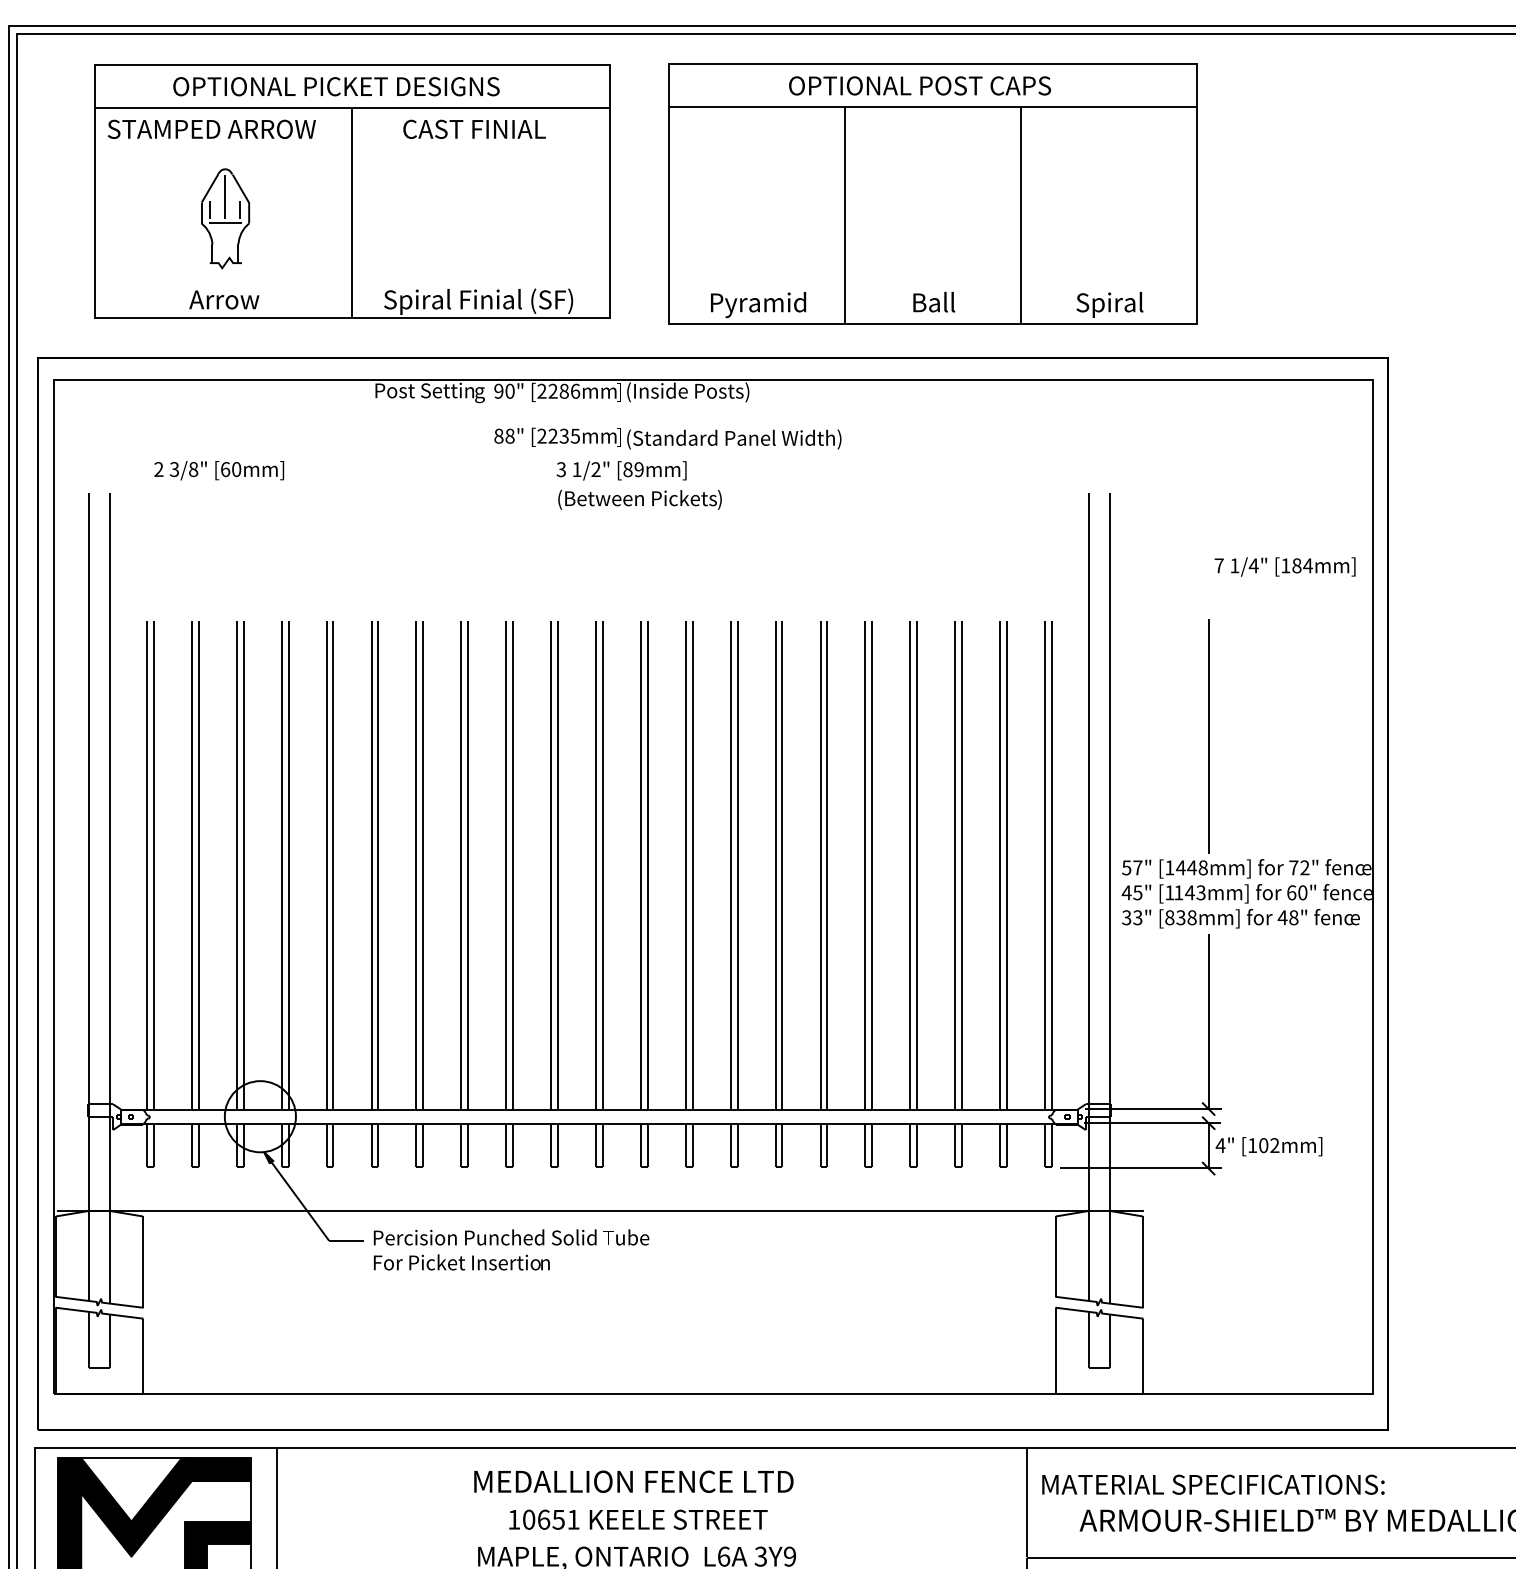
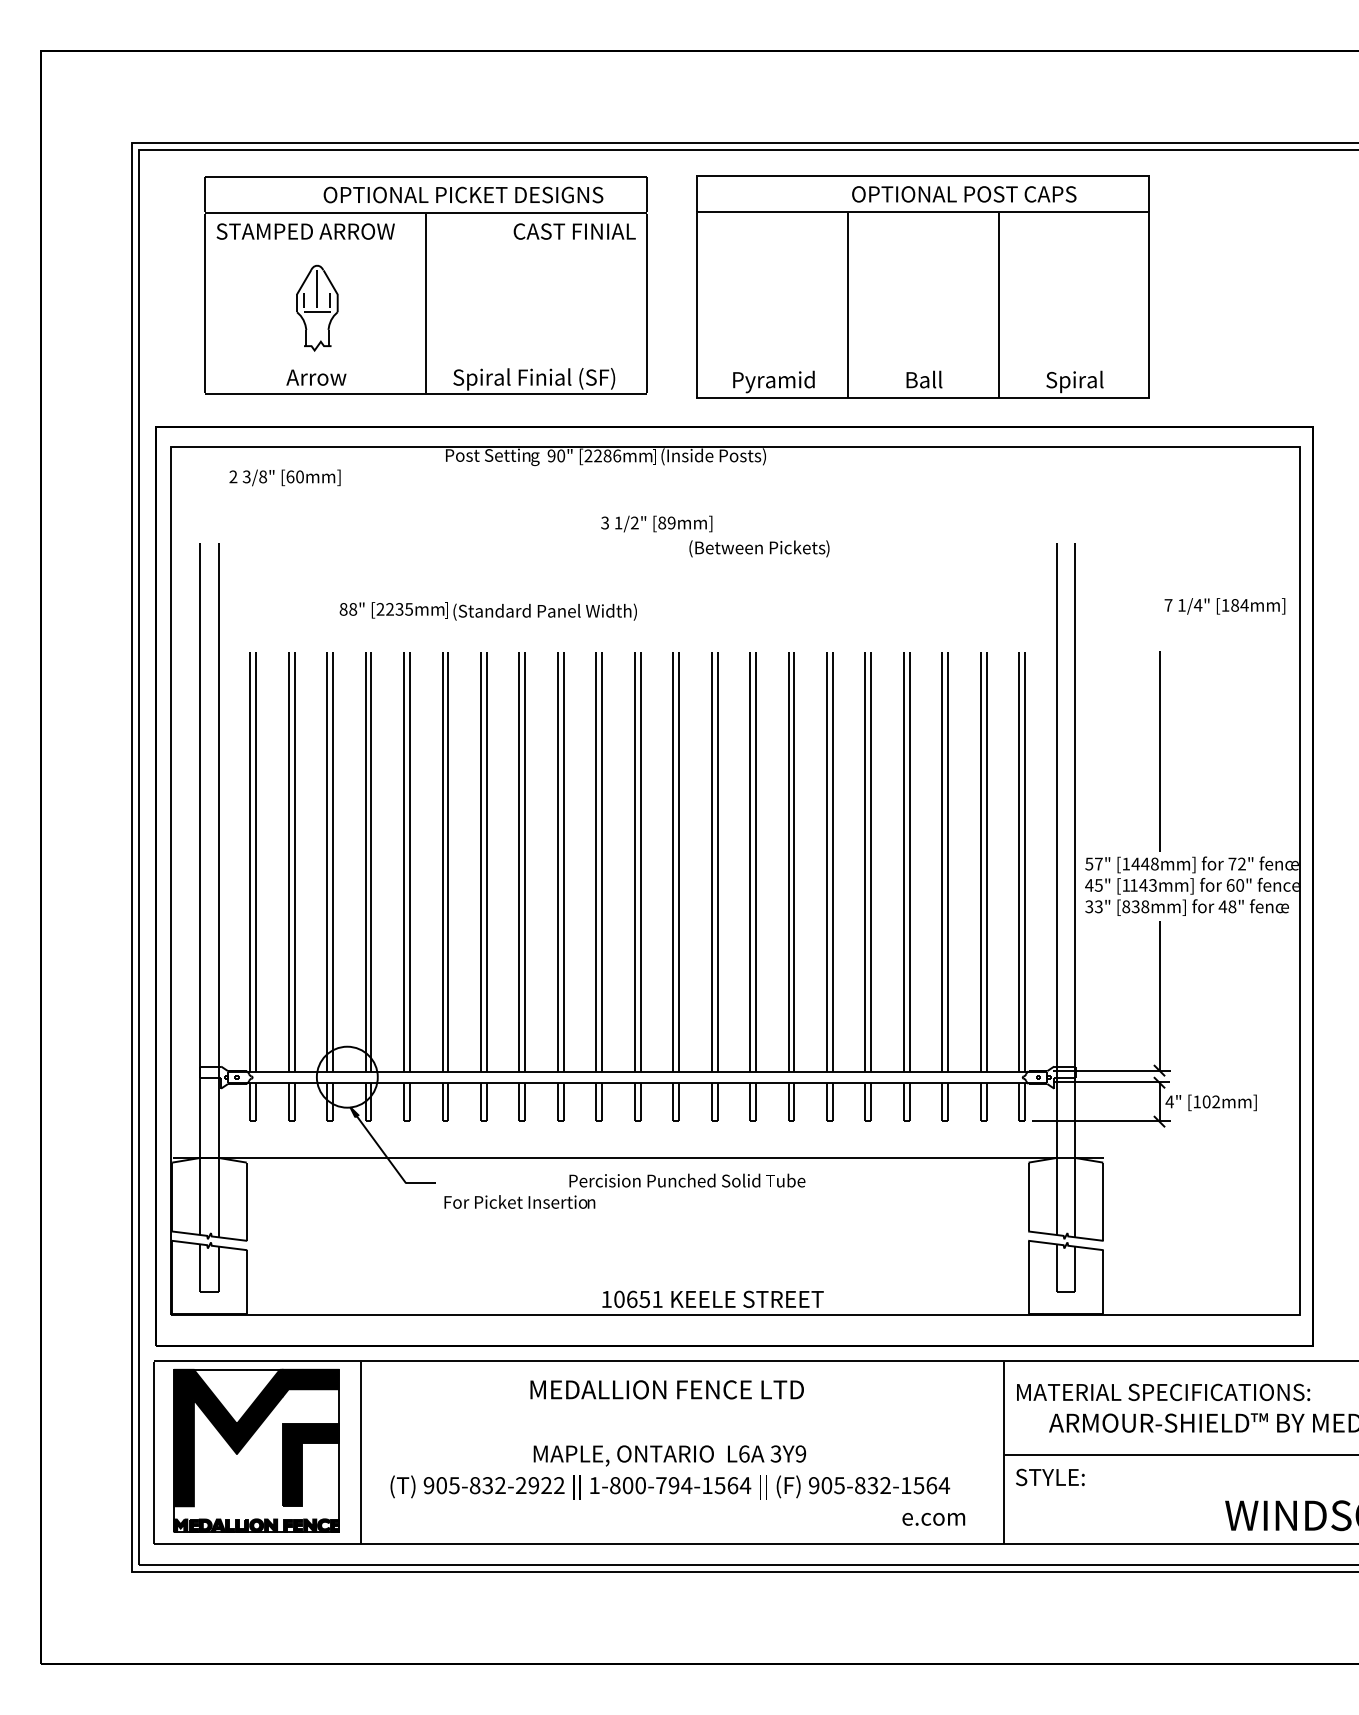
text: (336, 86) -> (463, 194), moved
text: (920, 86) -> (964, 194), moved
text: (474, 129) -> (574, 231), moved
text: (666, 438) -> (487, 611), moved
text: (218, 470) -> (284, 477), moved
text: (640, 499) -> (759, 548), moved
text: (511, 1237) -> (687, 1180), moved
text: (637, 1518) -> (712, 1298), moved

